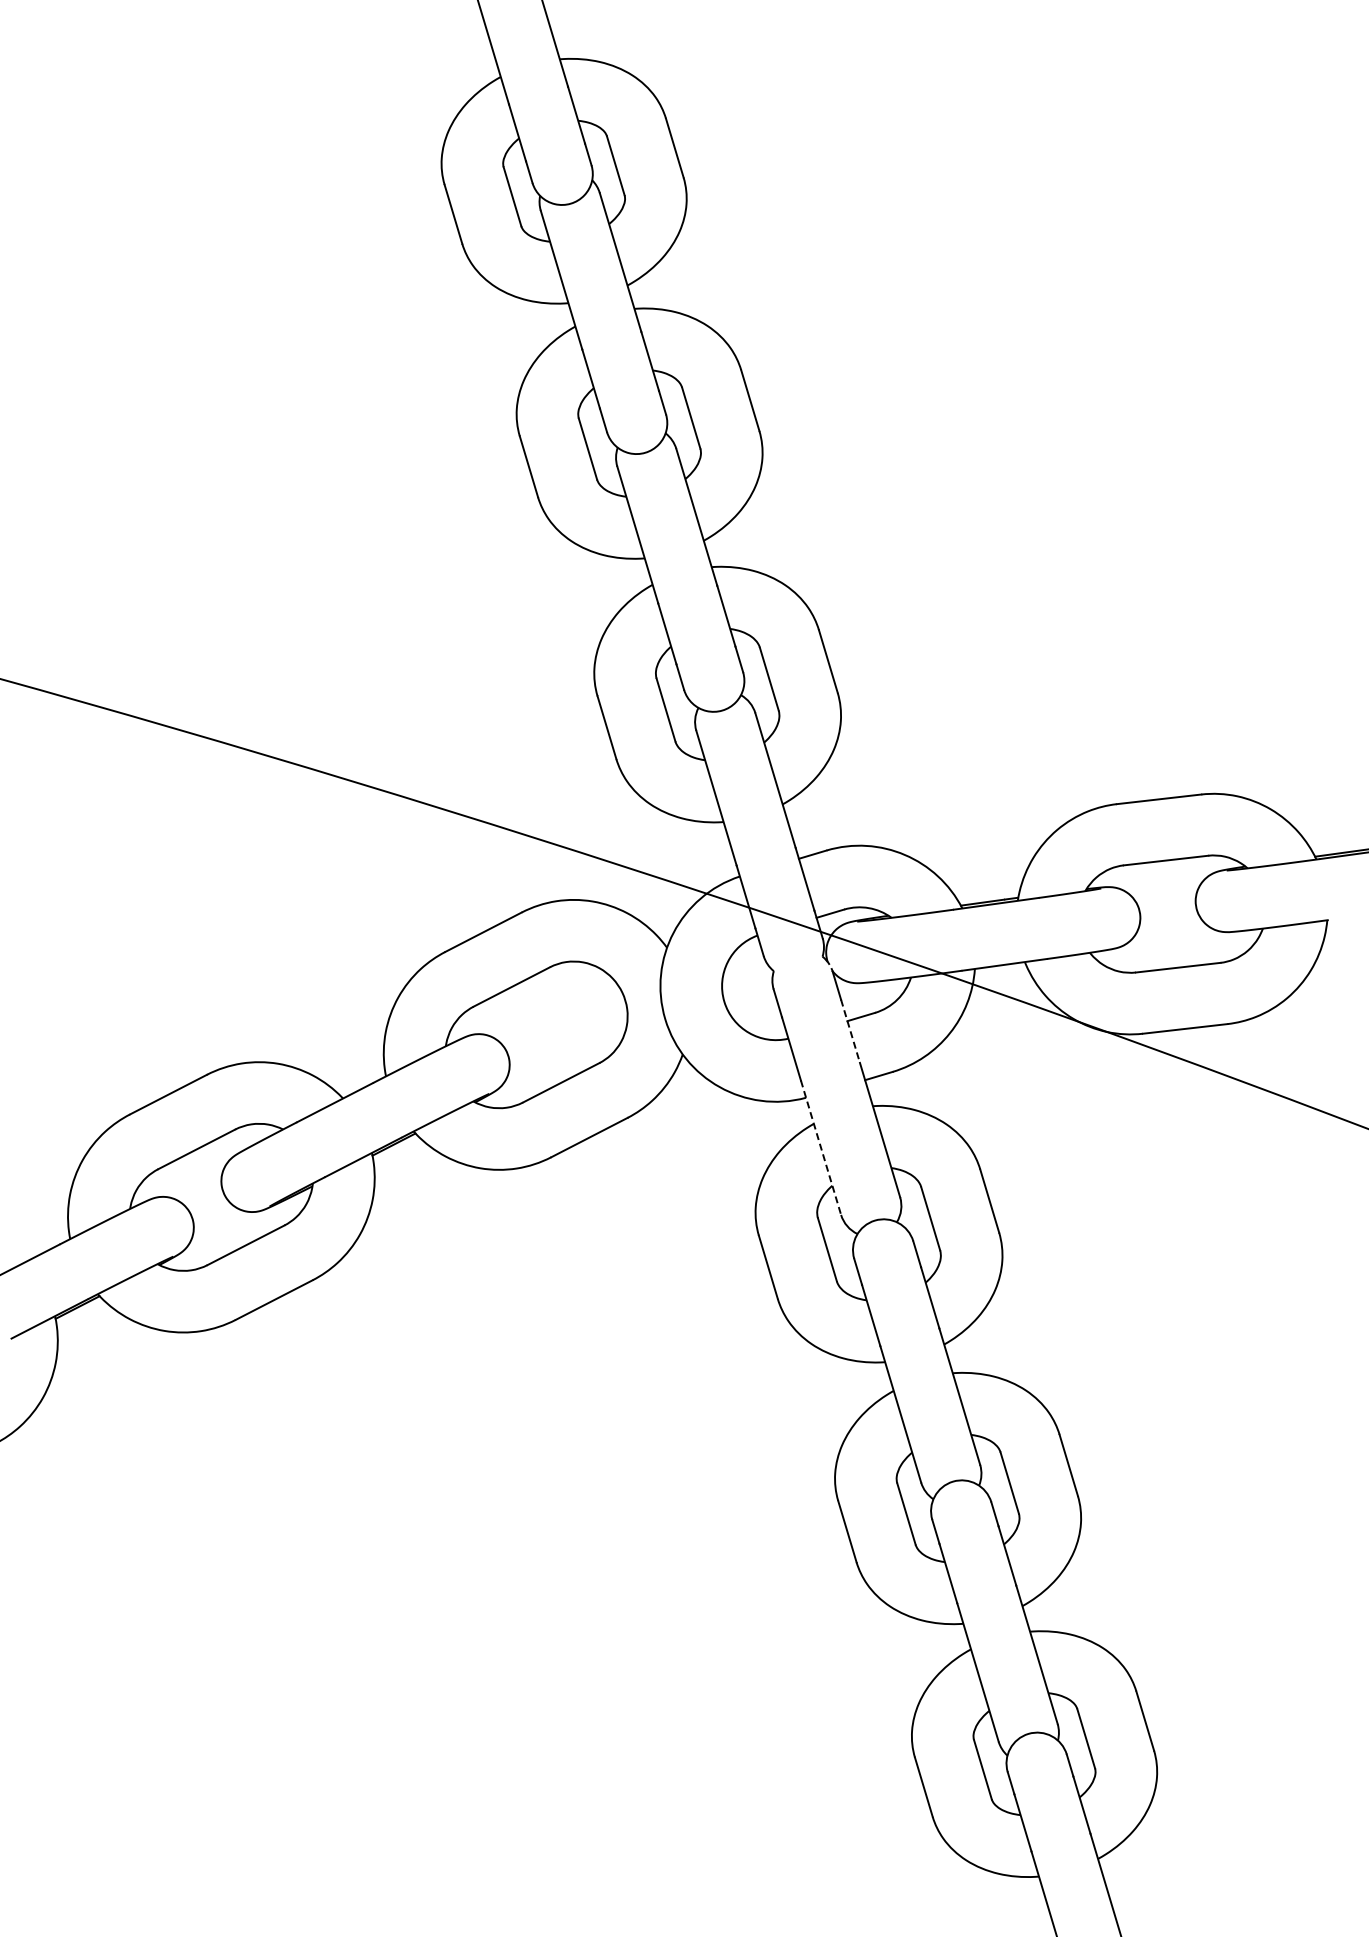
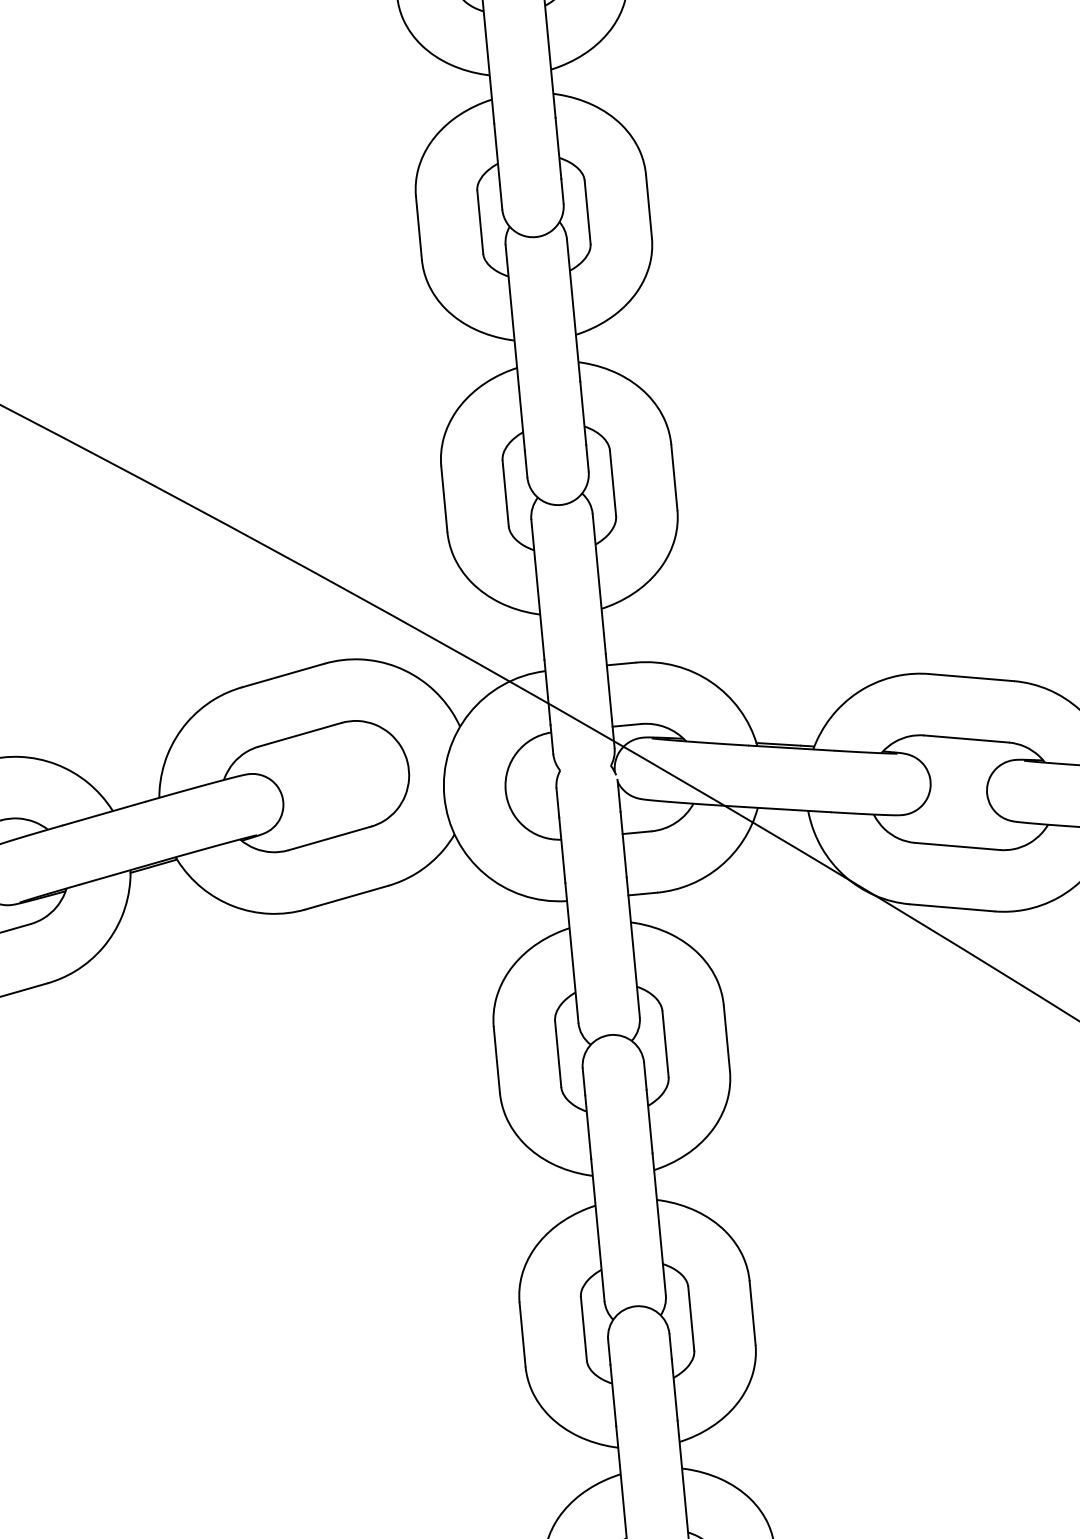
line: (850, 1031) -> (623, 844), dashed -> solid
line: (821, 1148) -> (572, 953), dashed -> solid

